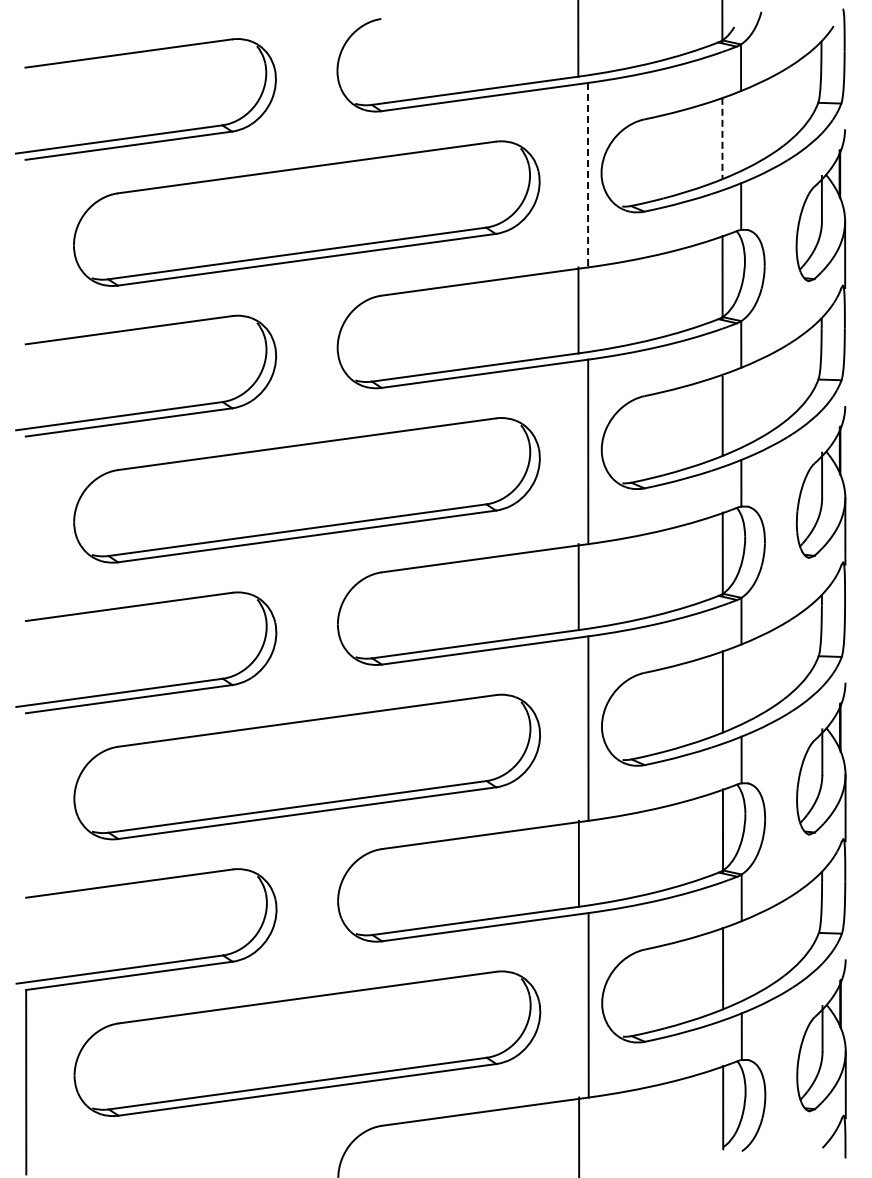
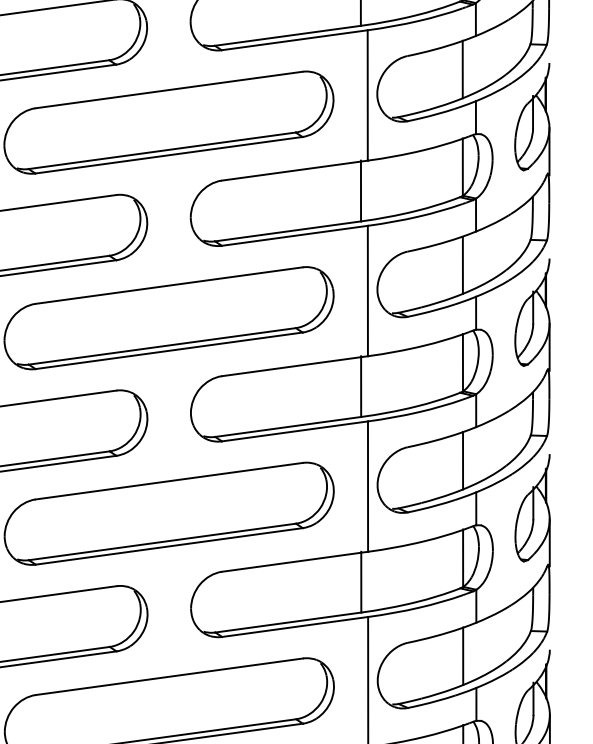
line: (722, 138) -> (462, 69), dashed -> solid
line: (588, 175) -> (368, 95), dashed -> solid

